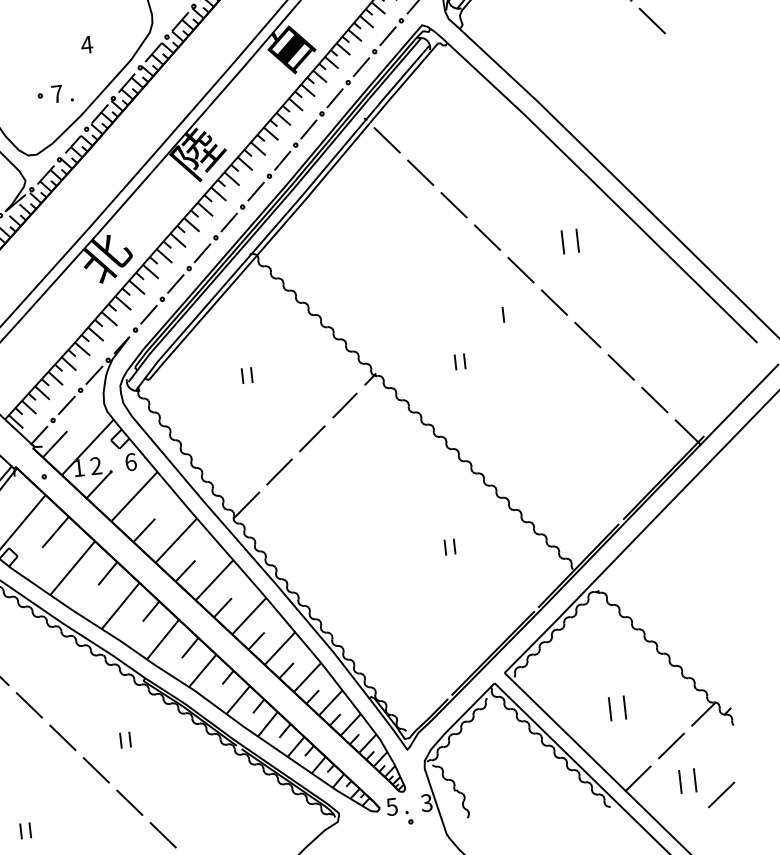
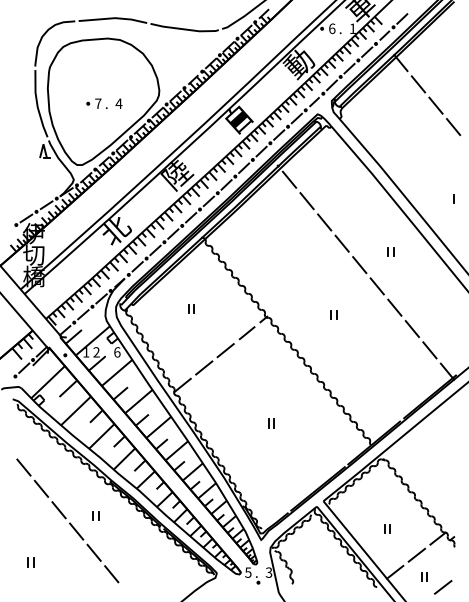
part: (54, 93) -> (96, 103), moved
part: (570, 241) -> (390, 251), size x0.62
line: (501, 313) -> (453, 198), moved
part: (459, 360) -> (333, 314), moved
part: (449, 547) -> (271, 423), moved
part: (617, 706) -> (387, 528), size x0.62
part: (688, 780) -> (424, 576), size x0.62

